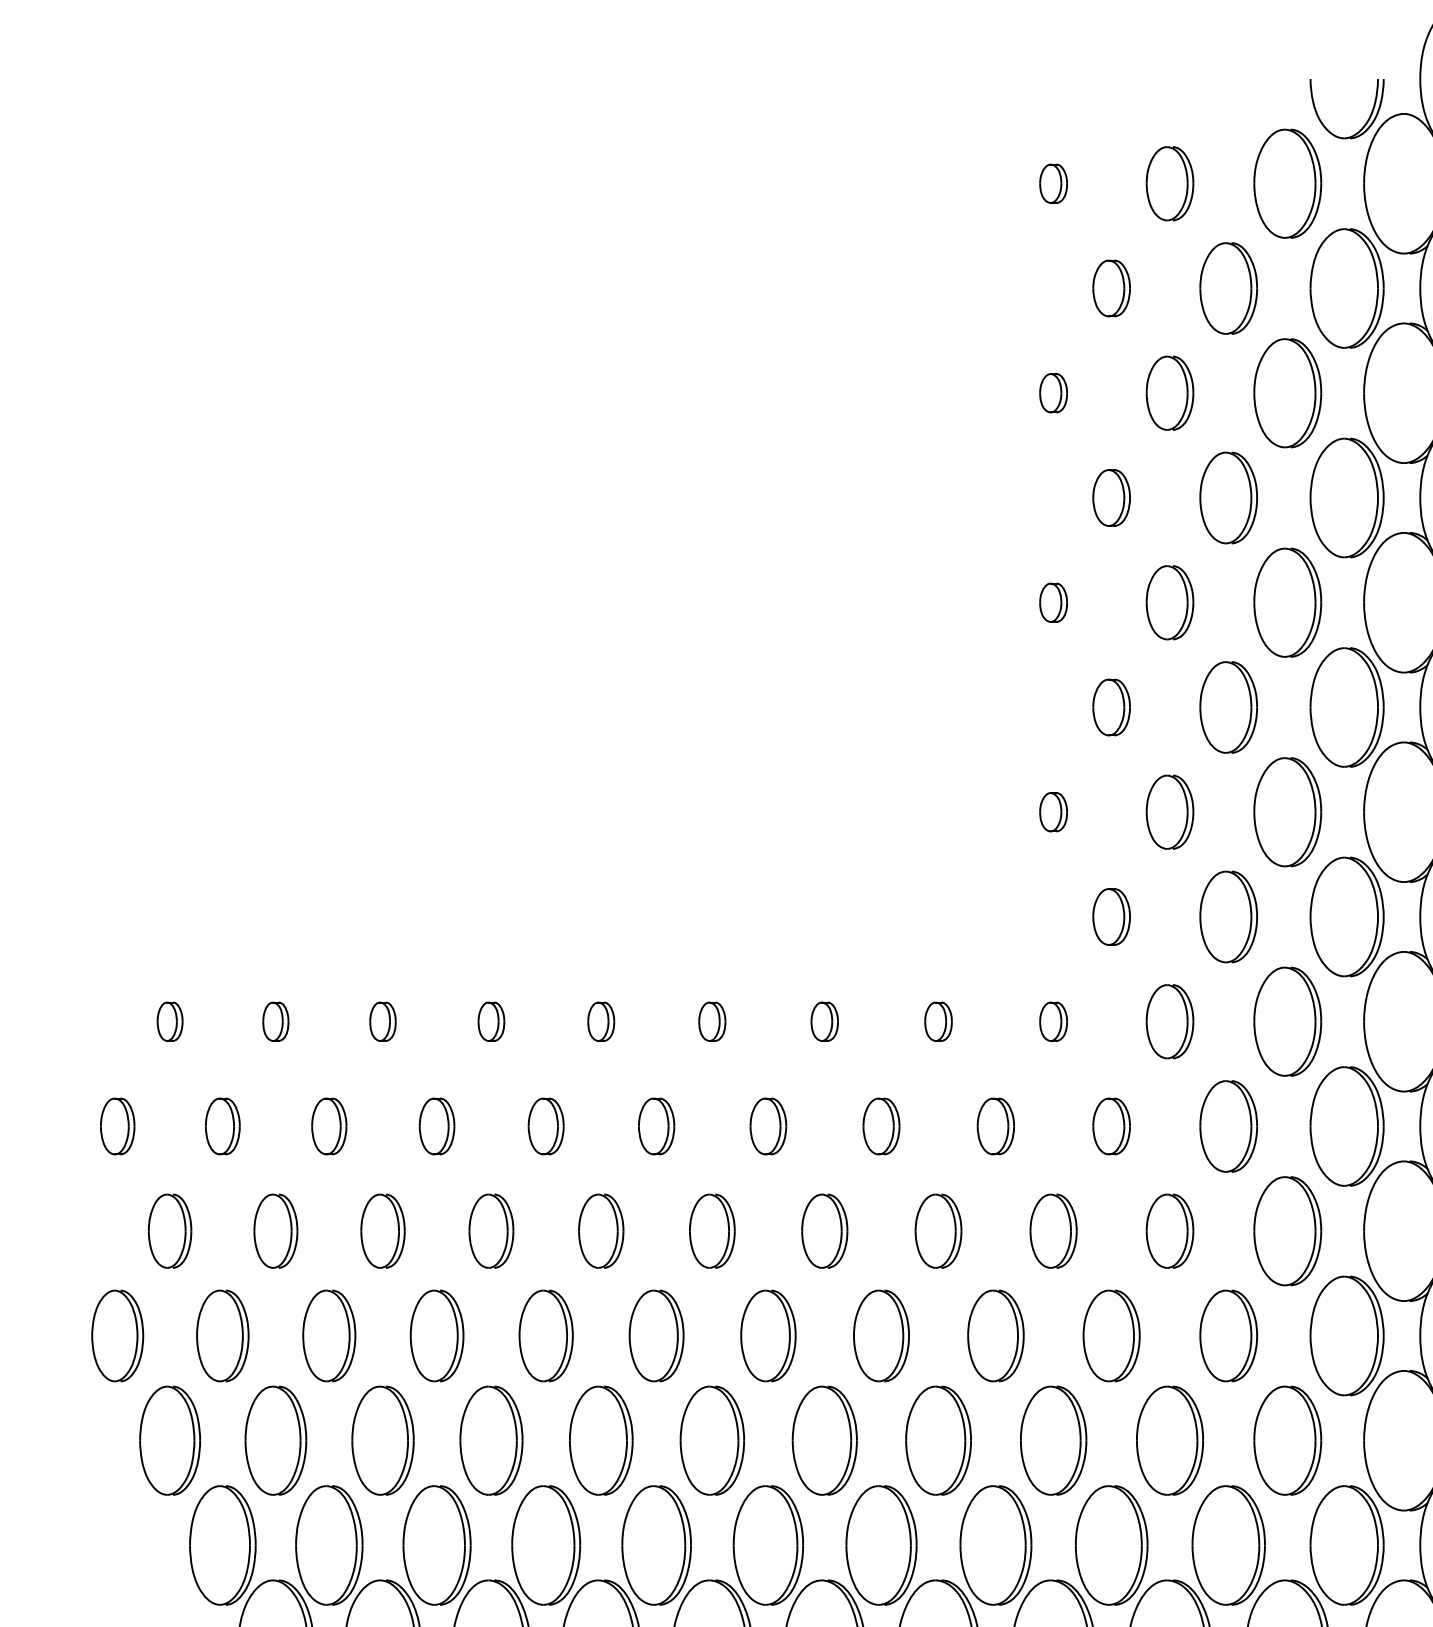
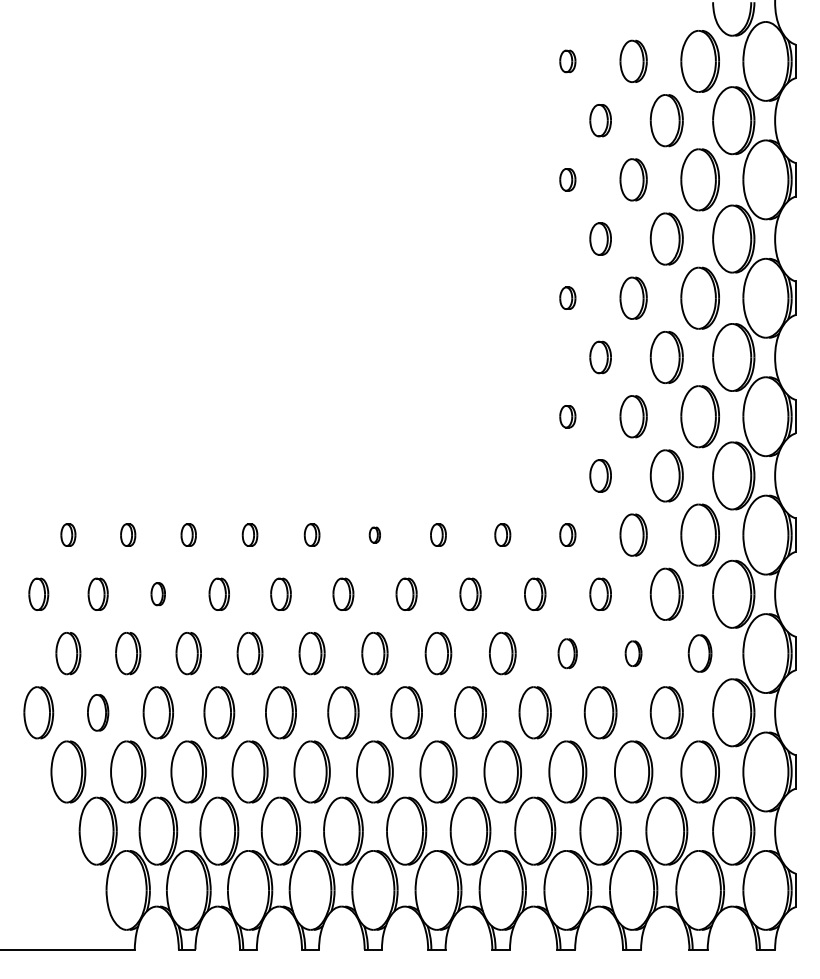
part: (711, 1020) -> (374, 534), size x0.7
part: (327, 1124) -> (157, 593), size x0.7
part: (1052, 1231) -> (567, 653), size x0.7
part: (1169, 1231) -> (633, 653), size x0.6
part: (1286, 1231) -> (699, 653), size x0.6
part: (221, 1335) -> (97, 712), size x0.7

